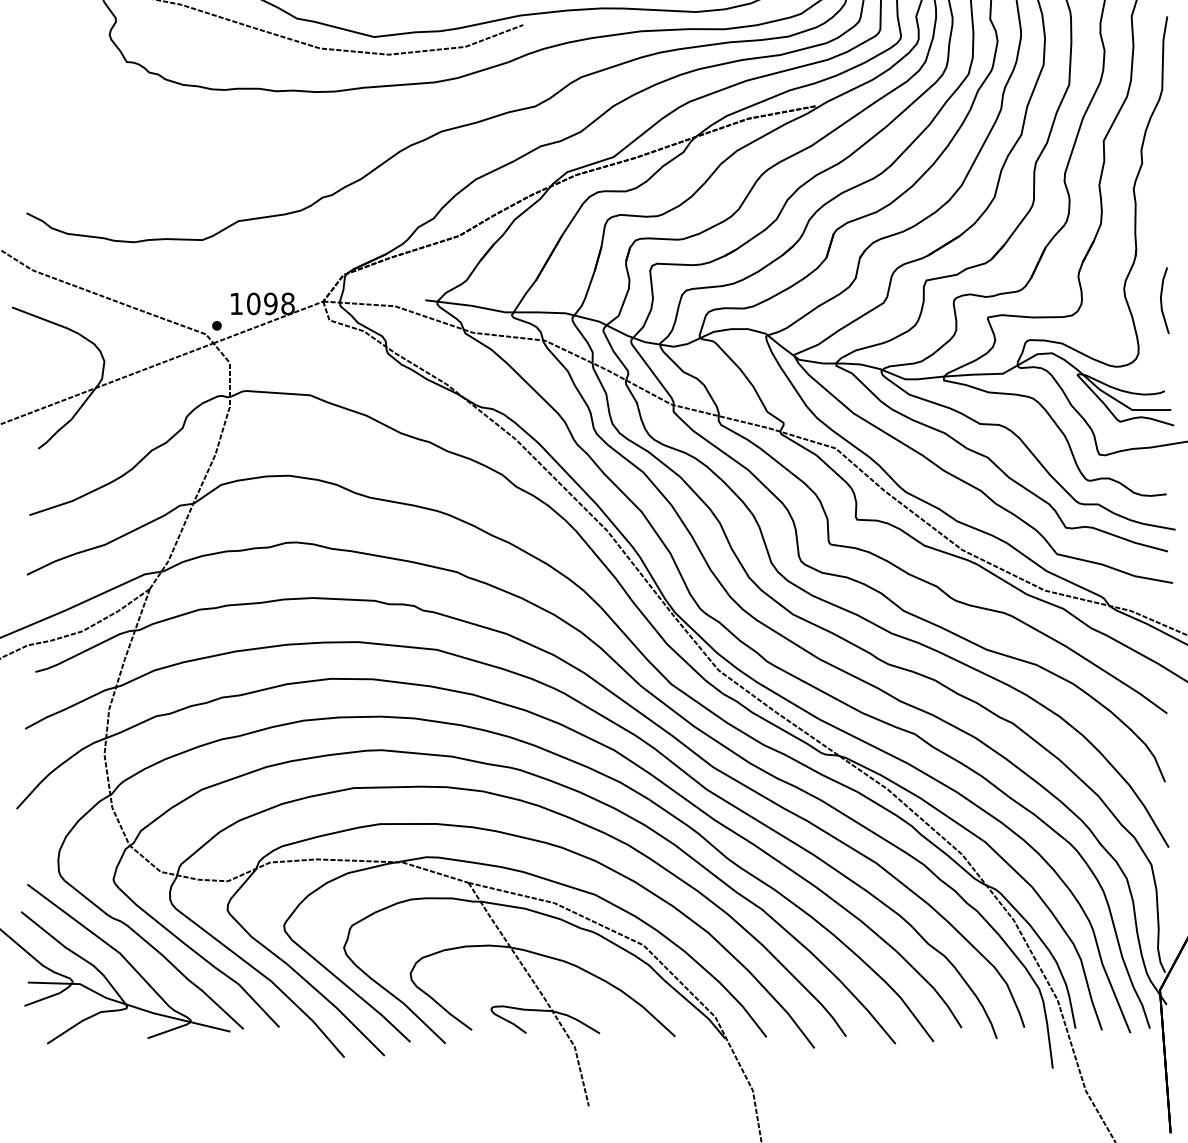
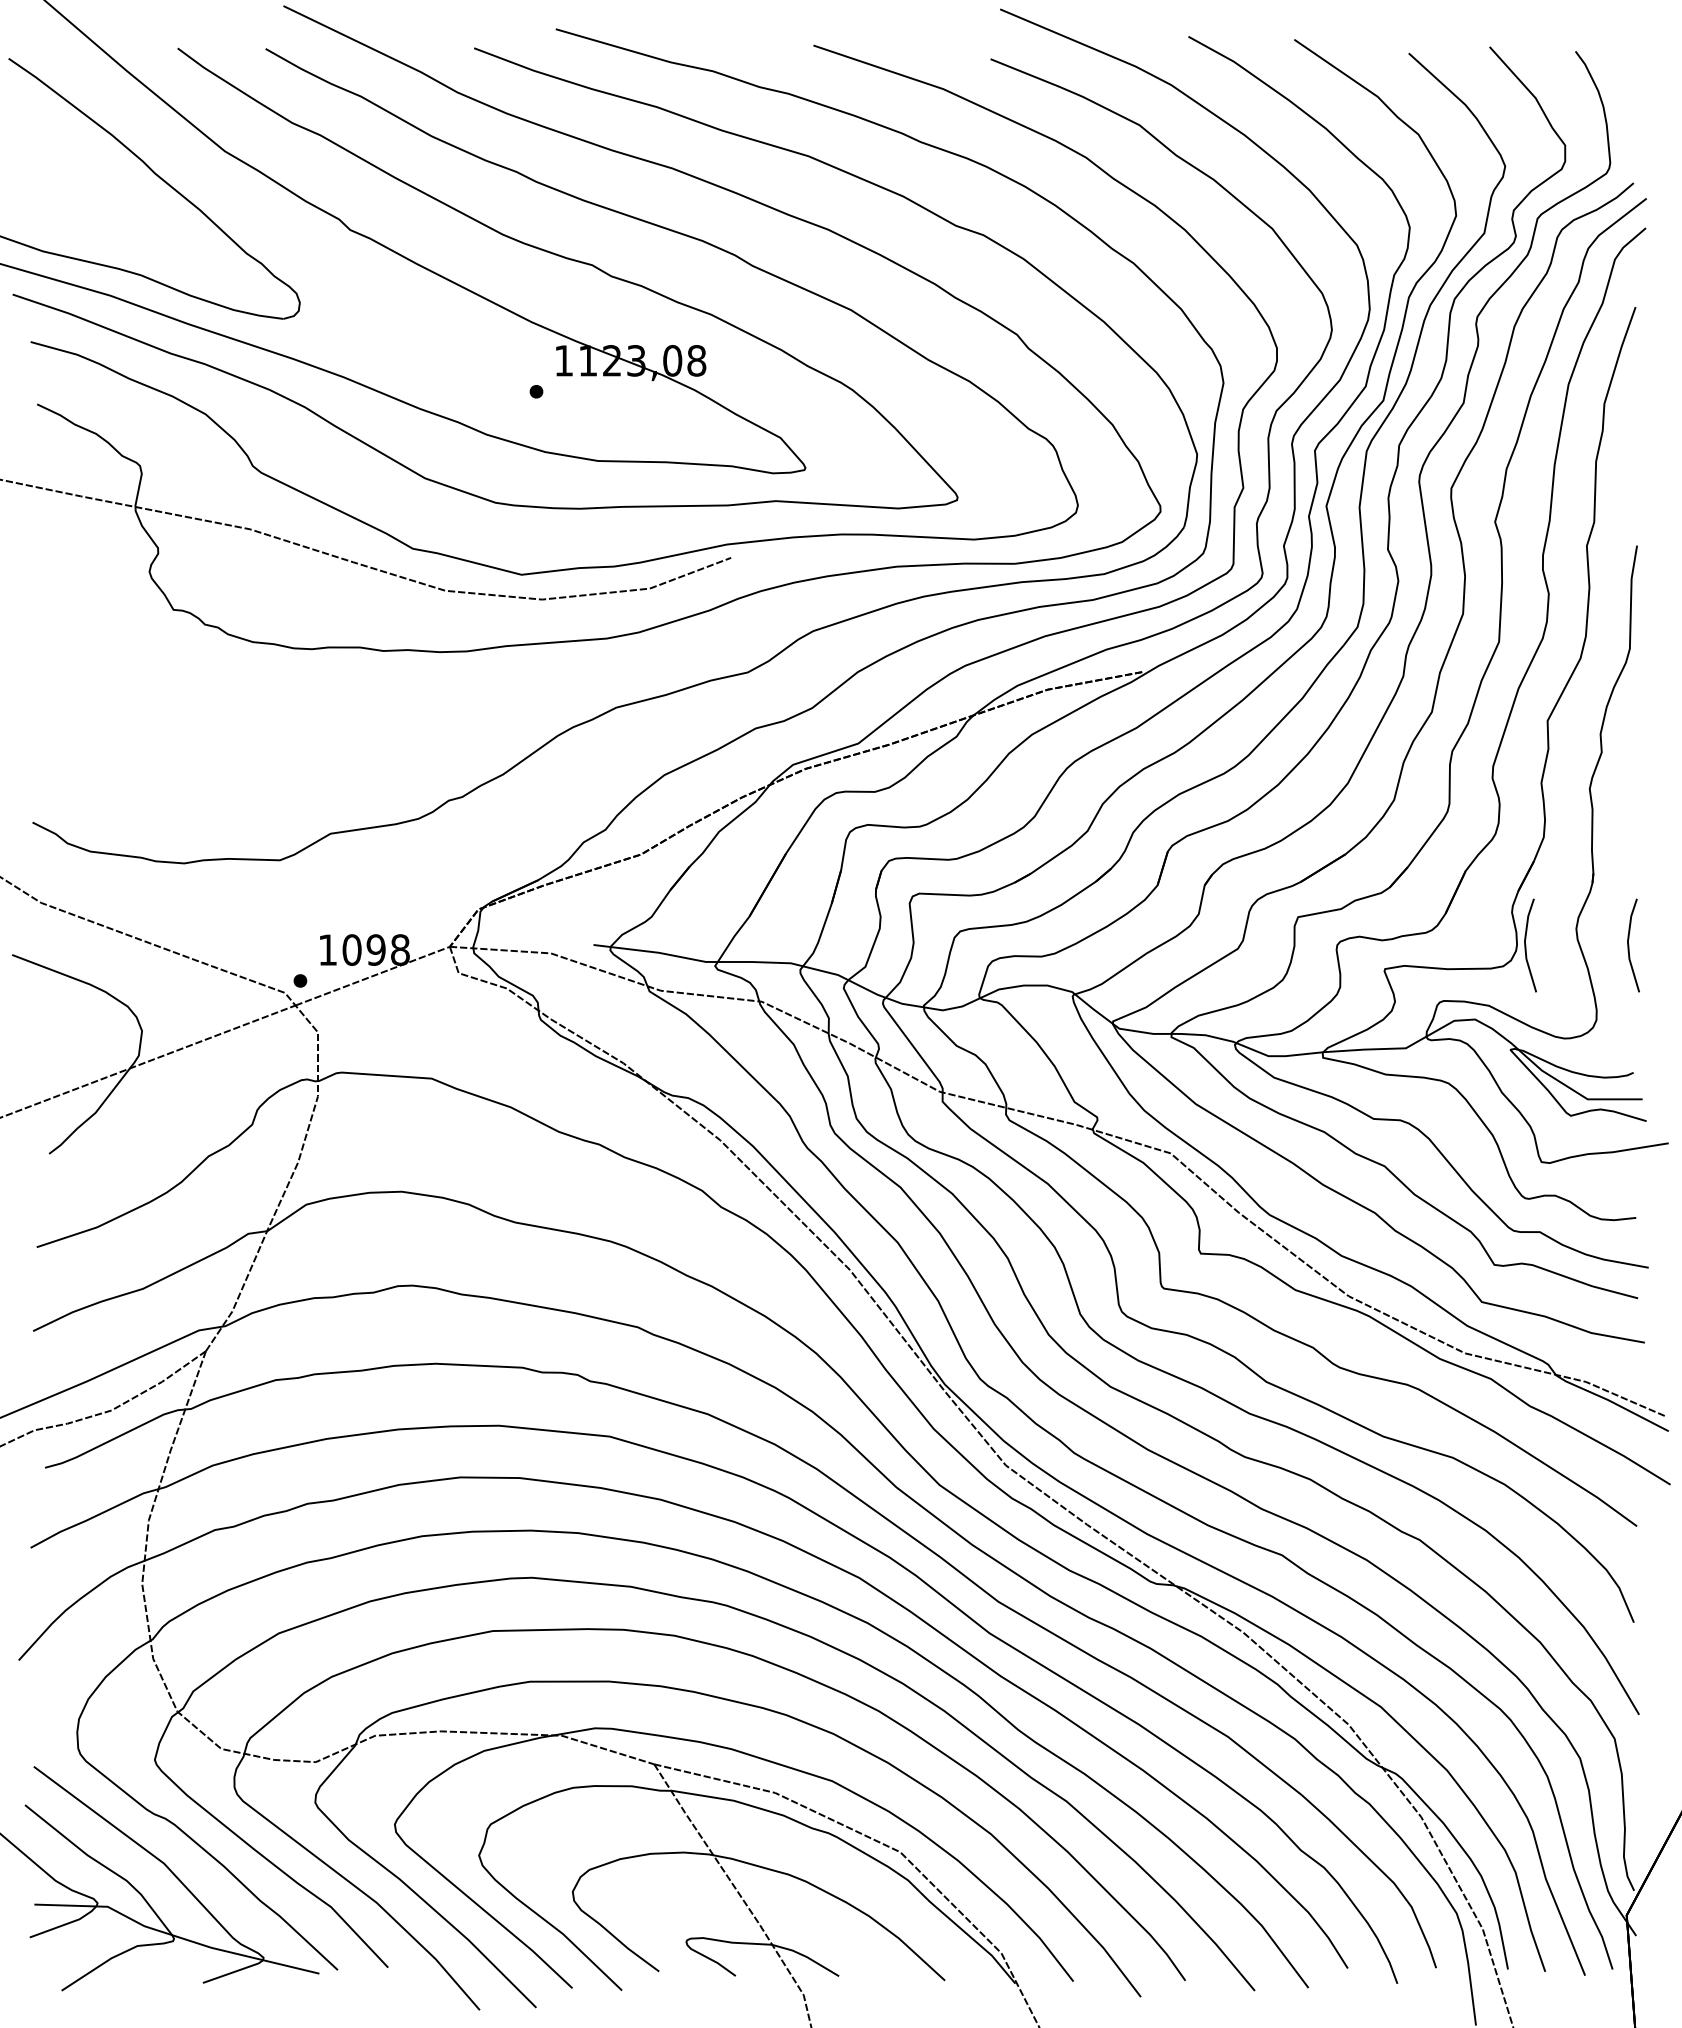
line: (1088, 300) -> (1526, 945), added

